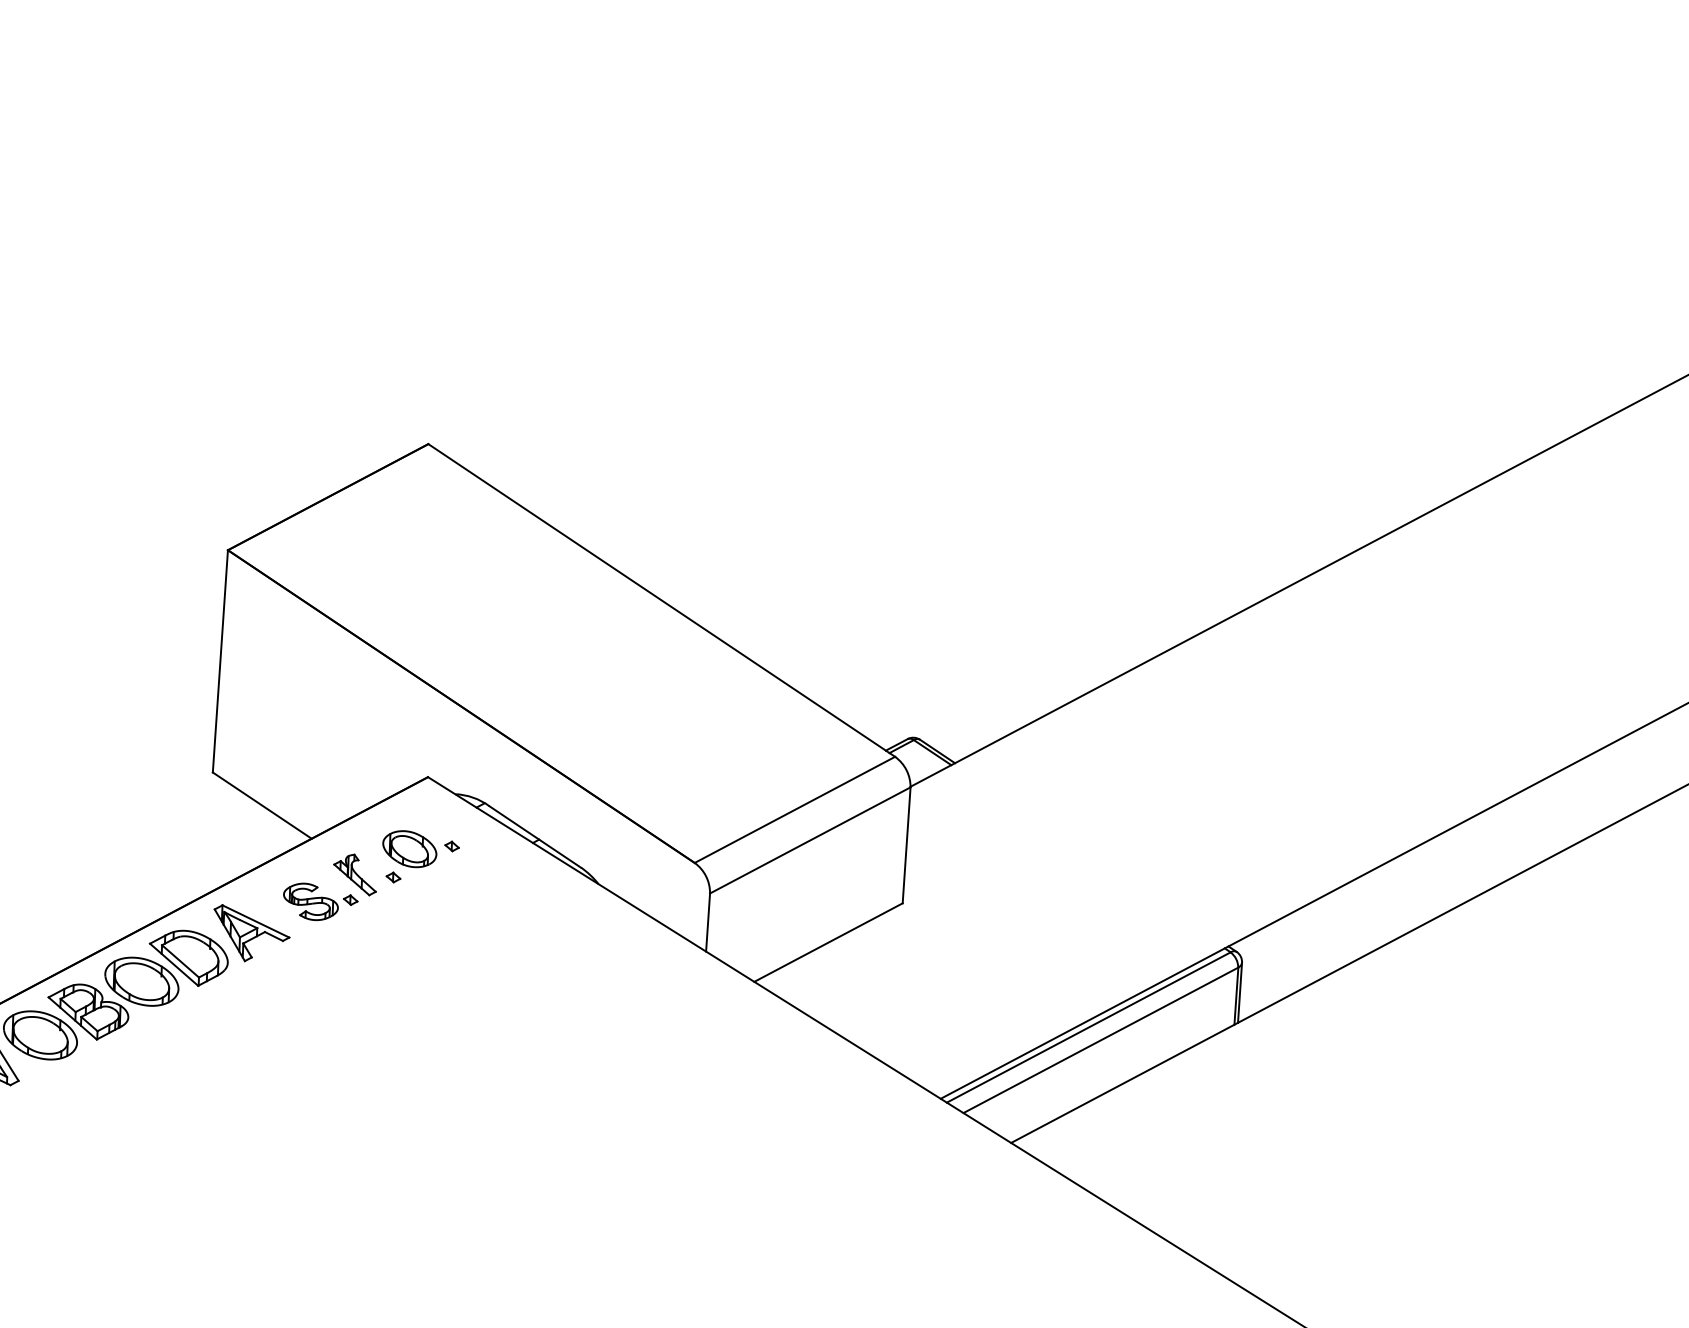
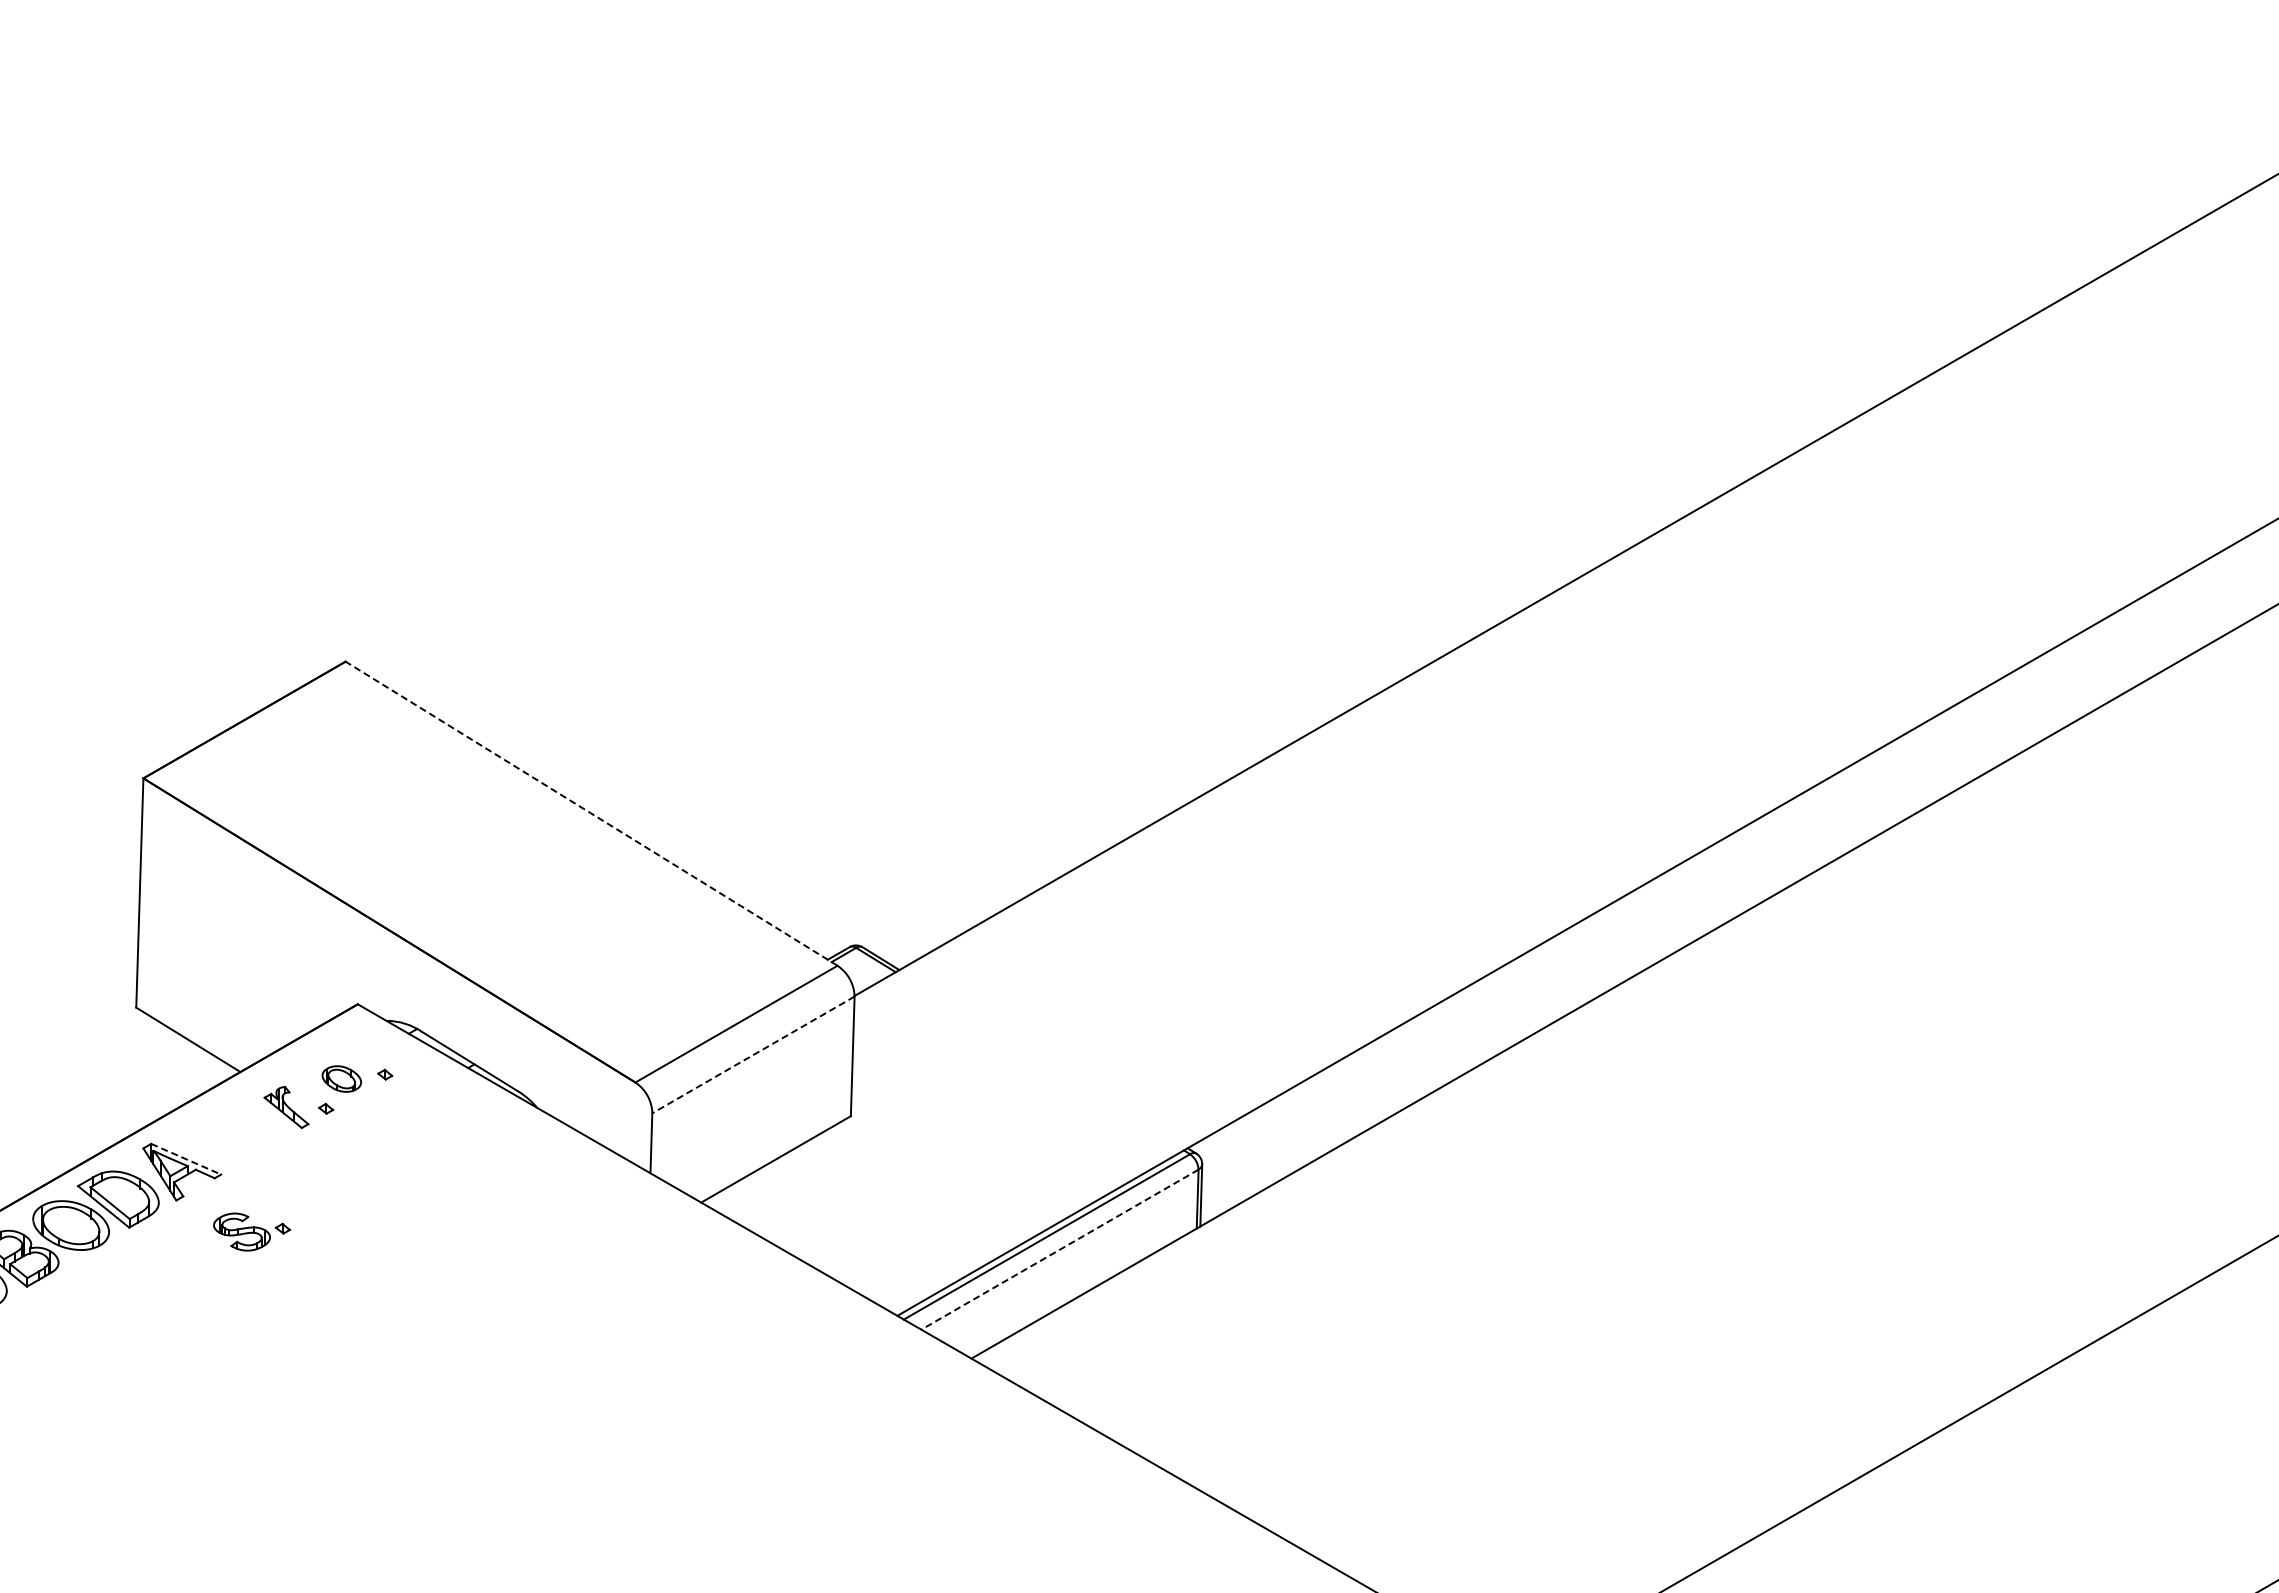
line: (661, 600) -> (591, 813), solid -> dashed
line: (810, 839) -> (753, 1054), solid -> dashed
part: (409, 848) -> (341, 1078), size x0.7
part: (320, 901) -> (251, 1231), moved
line: (256, 921) -> (186, 1159), solid -> dashed
line: (1100, 1040) -> (1059, 1249), solid -> dashed

